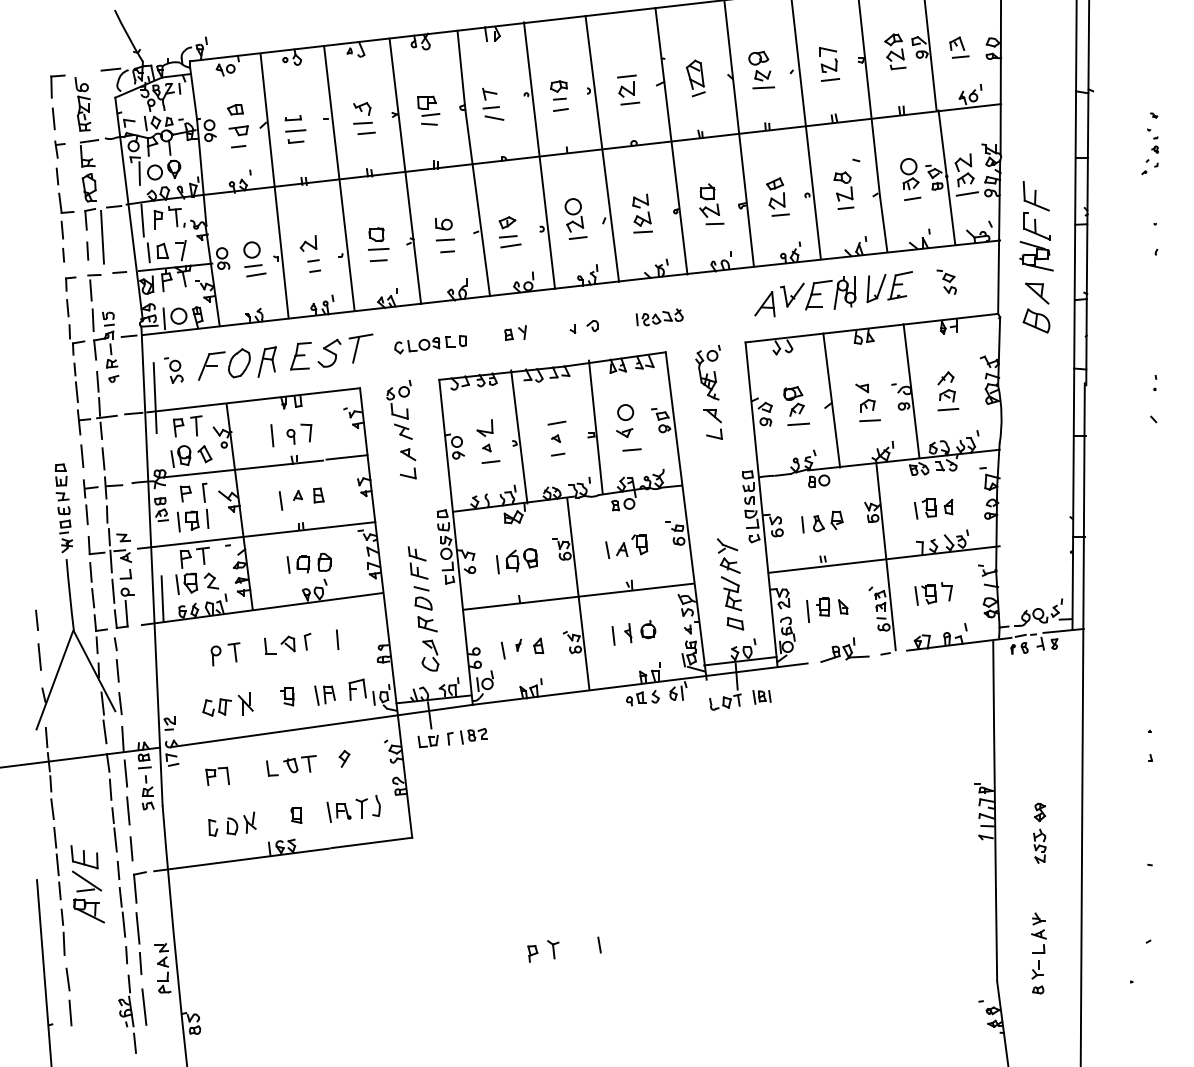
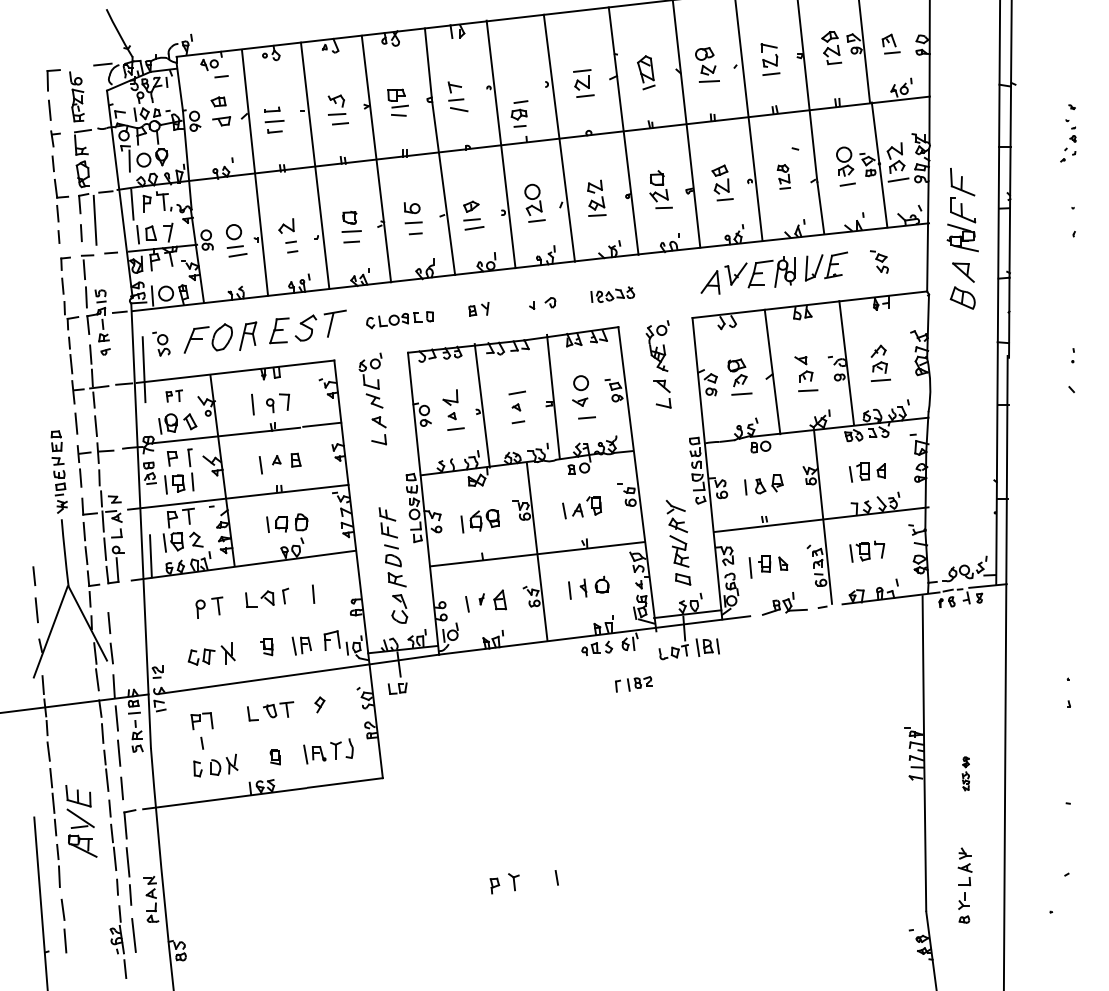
part: (558, 90) -> (518, 118), moved
line: (238, 146) -> (221, 76), moved
part: (843, 190) -> (783, 176), size x0.7
part: (187, 426) -> (174, 396), size x0.6
line: (115, 644) -> (201, 743), moved
part: (538, 645) -> (500, 599), size x1.4
part: (761, 697) -> (707, 647), size x1.4
part: (467, 736) -> (633, 684), moved
part: (1039, 832) -> (965, 773), size x0.6

